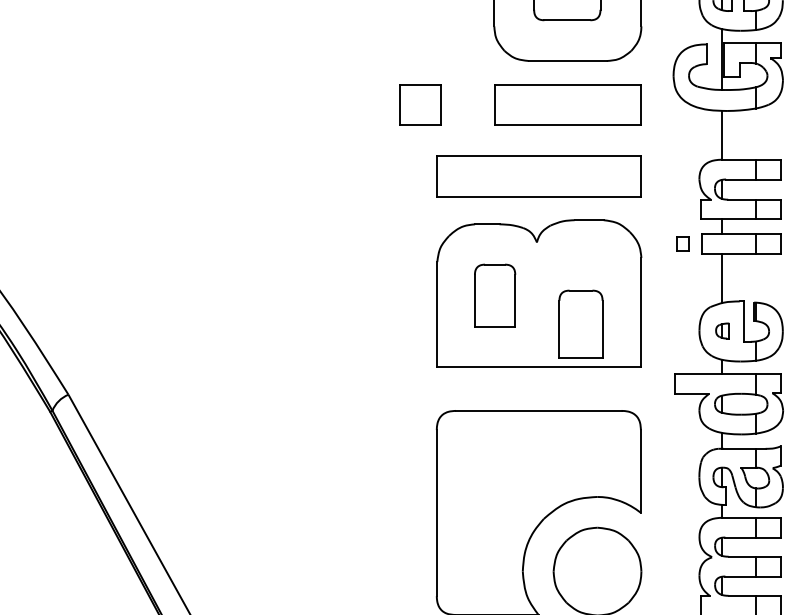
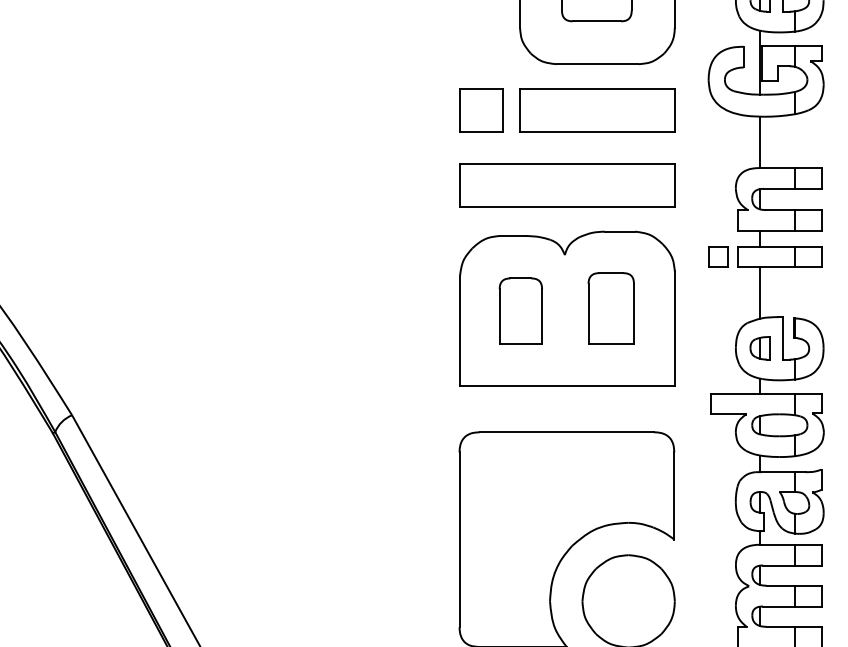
part: (420, 104) -> (481, 109), moved
part: (682, 243) -> (718, 256), size x1.43
part: (580, 323) -> (610, 307), moved
part: (722, 330) -> (760, 347), size x1.43

